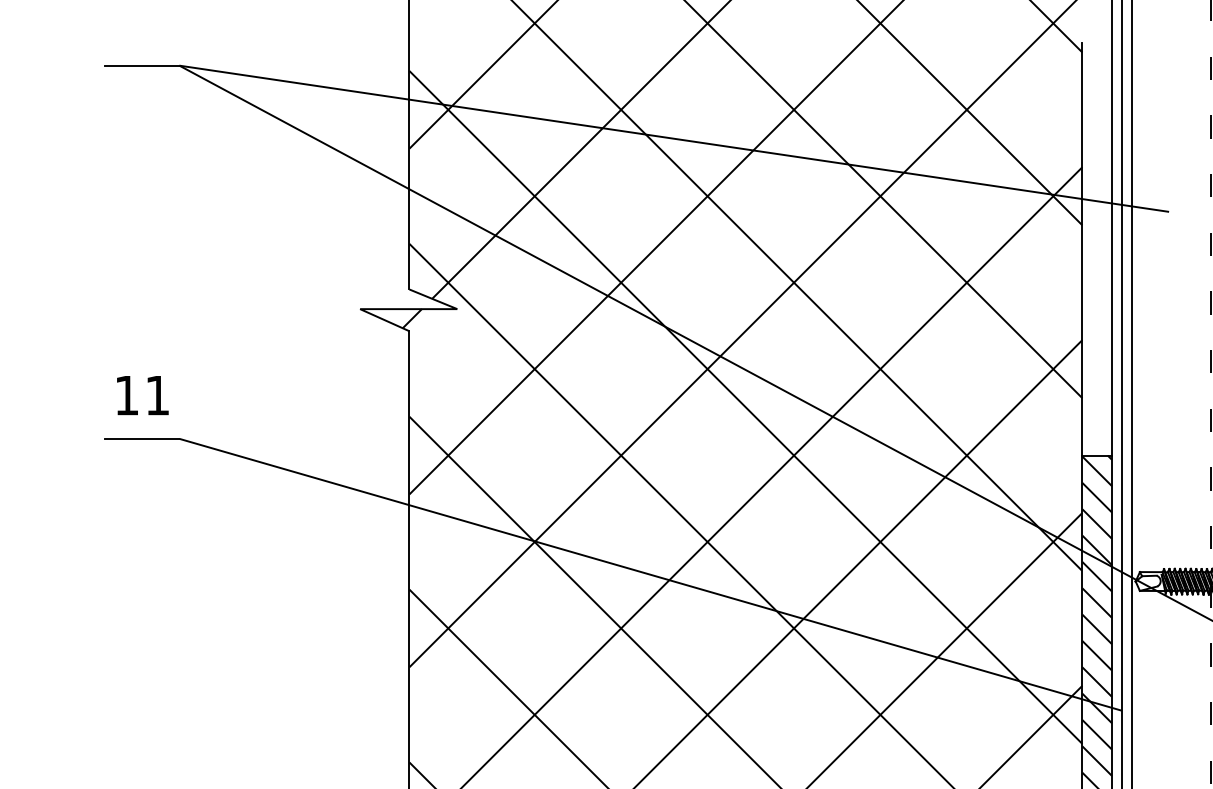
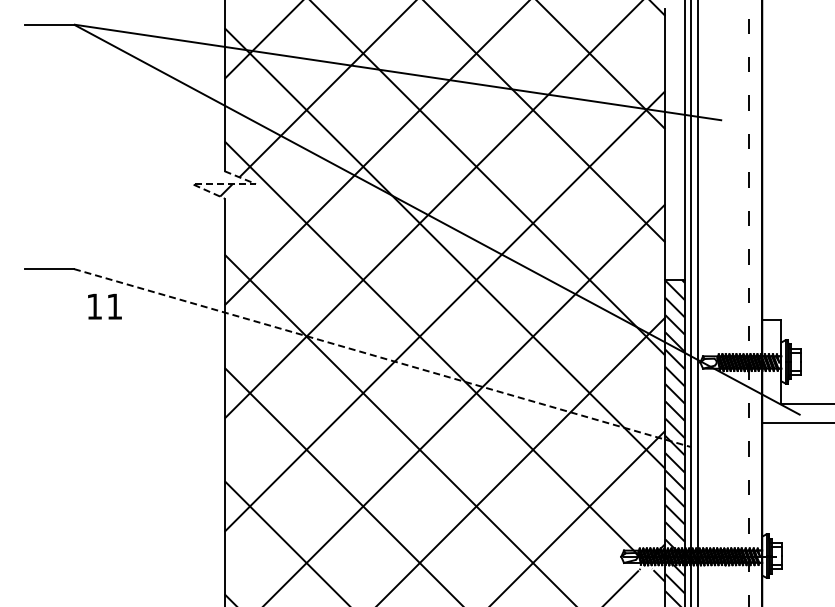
line: (407, 309) -> (223, 184), solid -> dashed
text: (142, 395) -> (104, 306), moved
line: (652, 575) -> (383, 358), solid -> dashed

